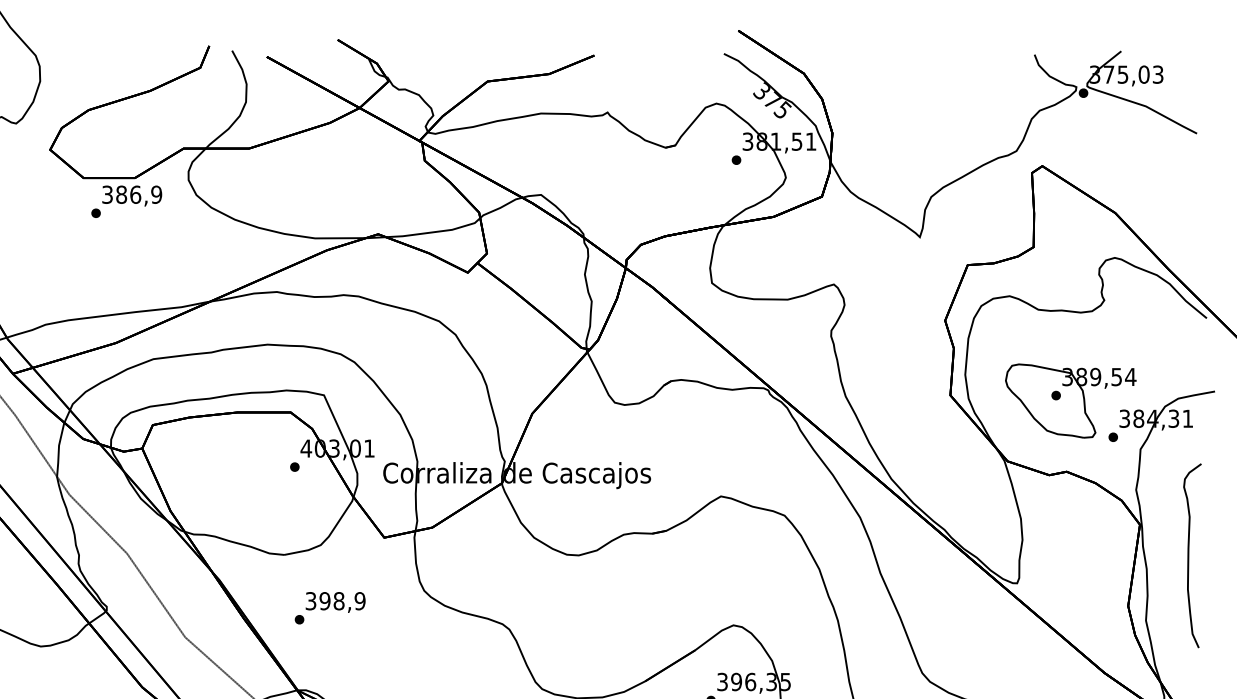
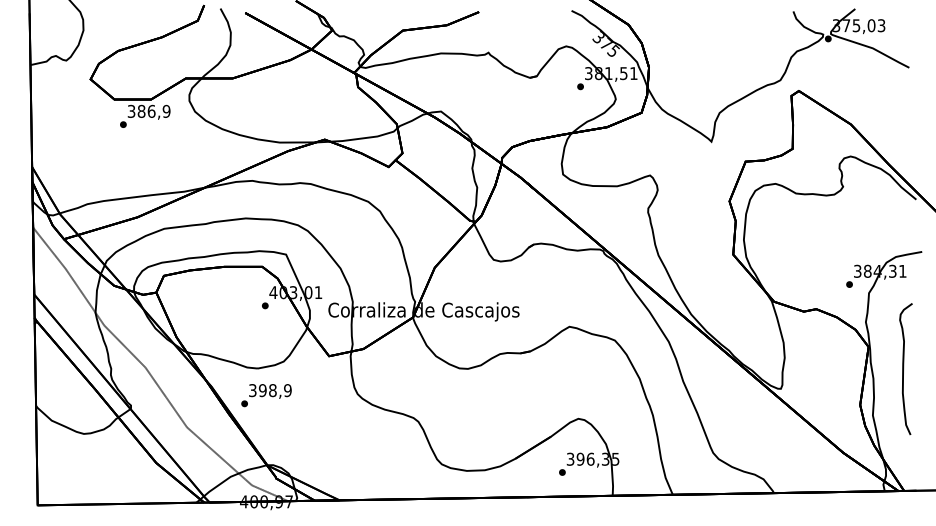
part: (1071, 400) -> (819, 258), removed
text: (330, 608) -> (266, 395), moved

